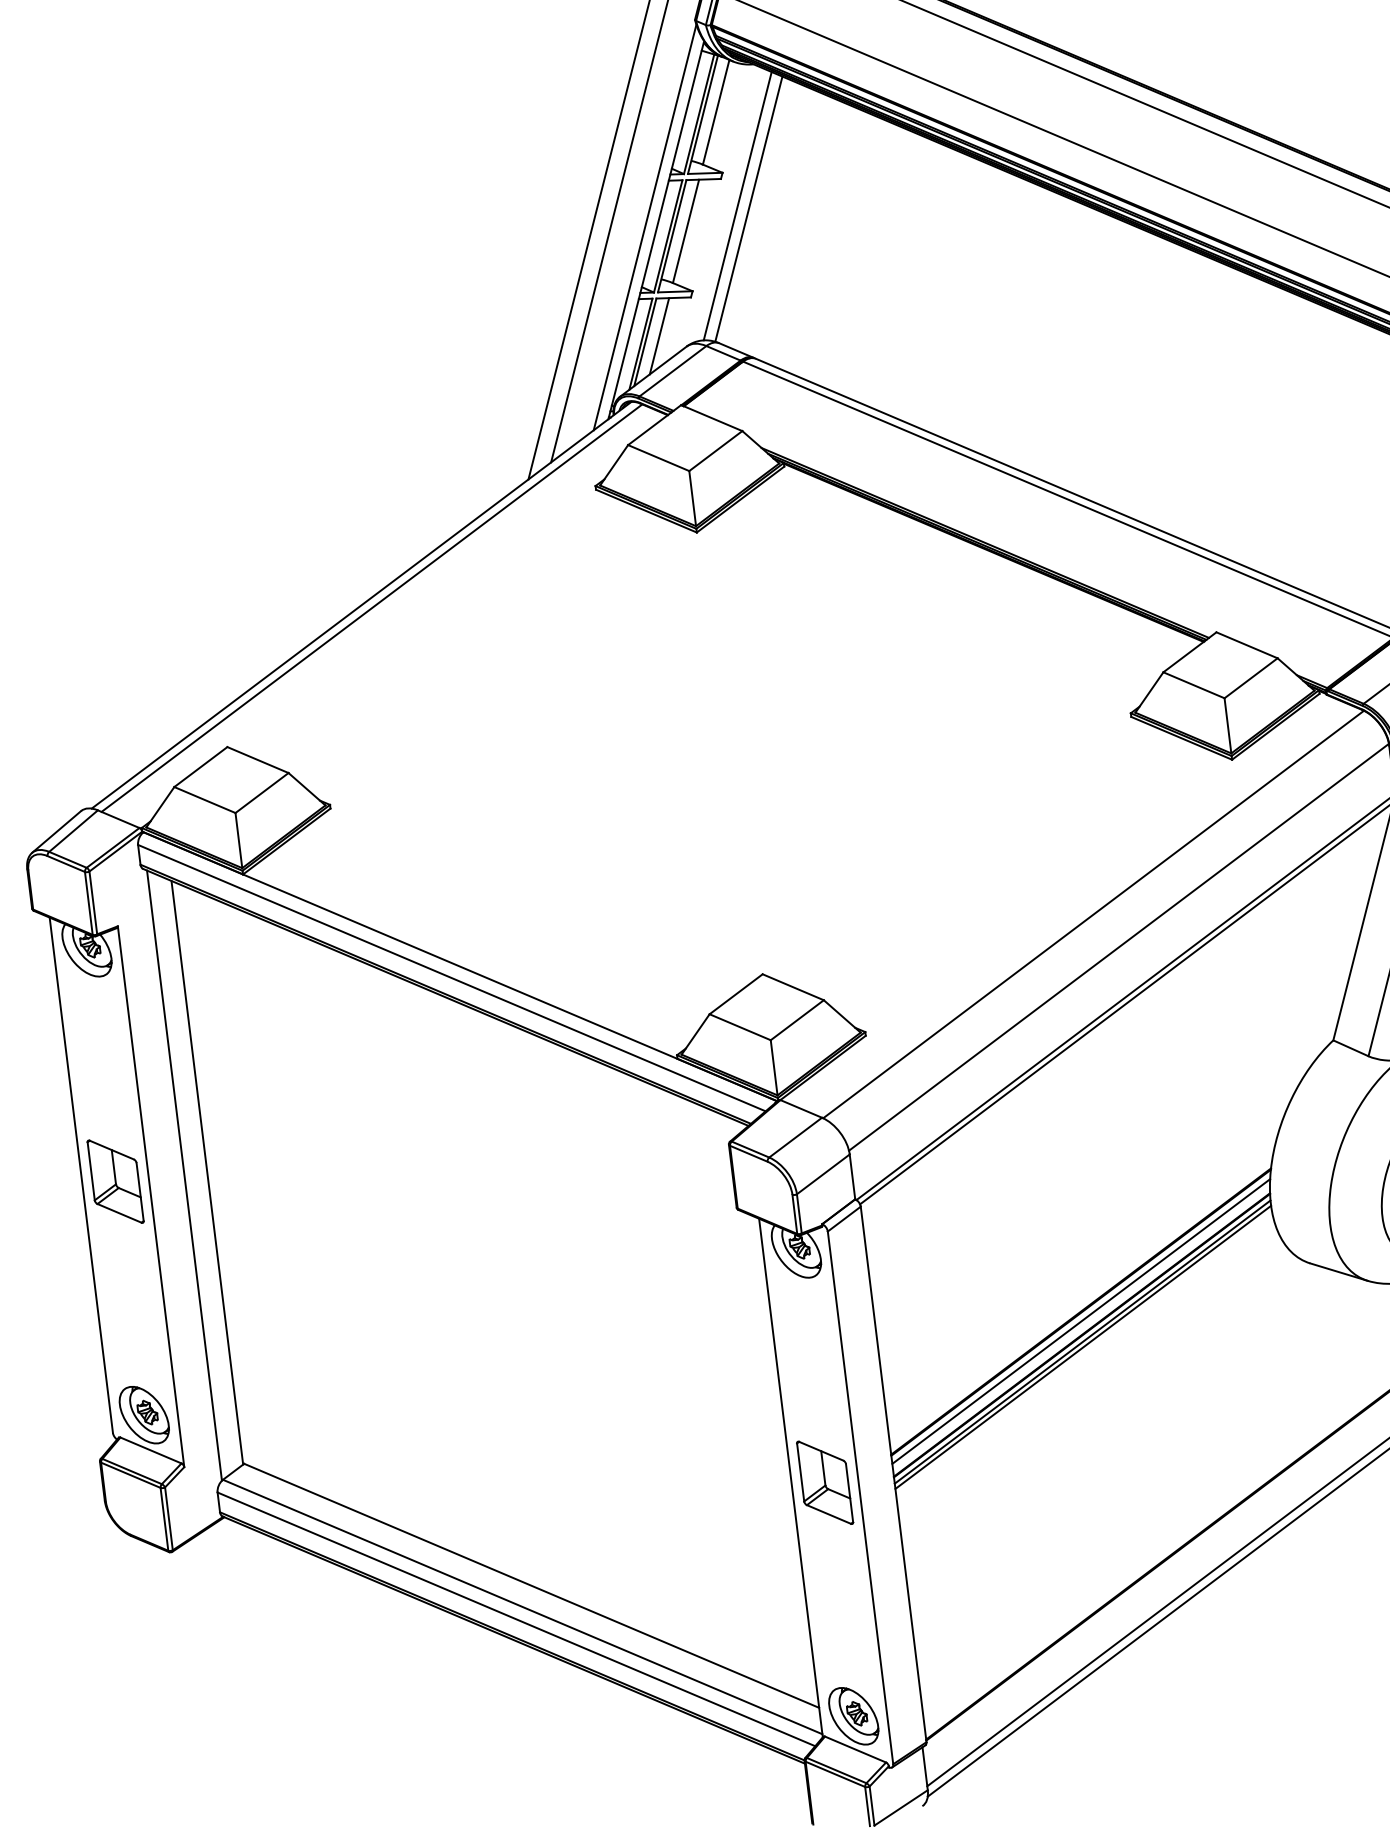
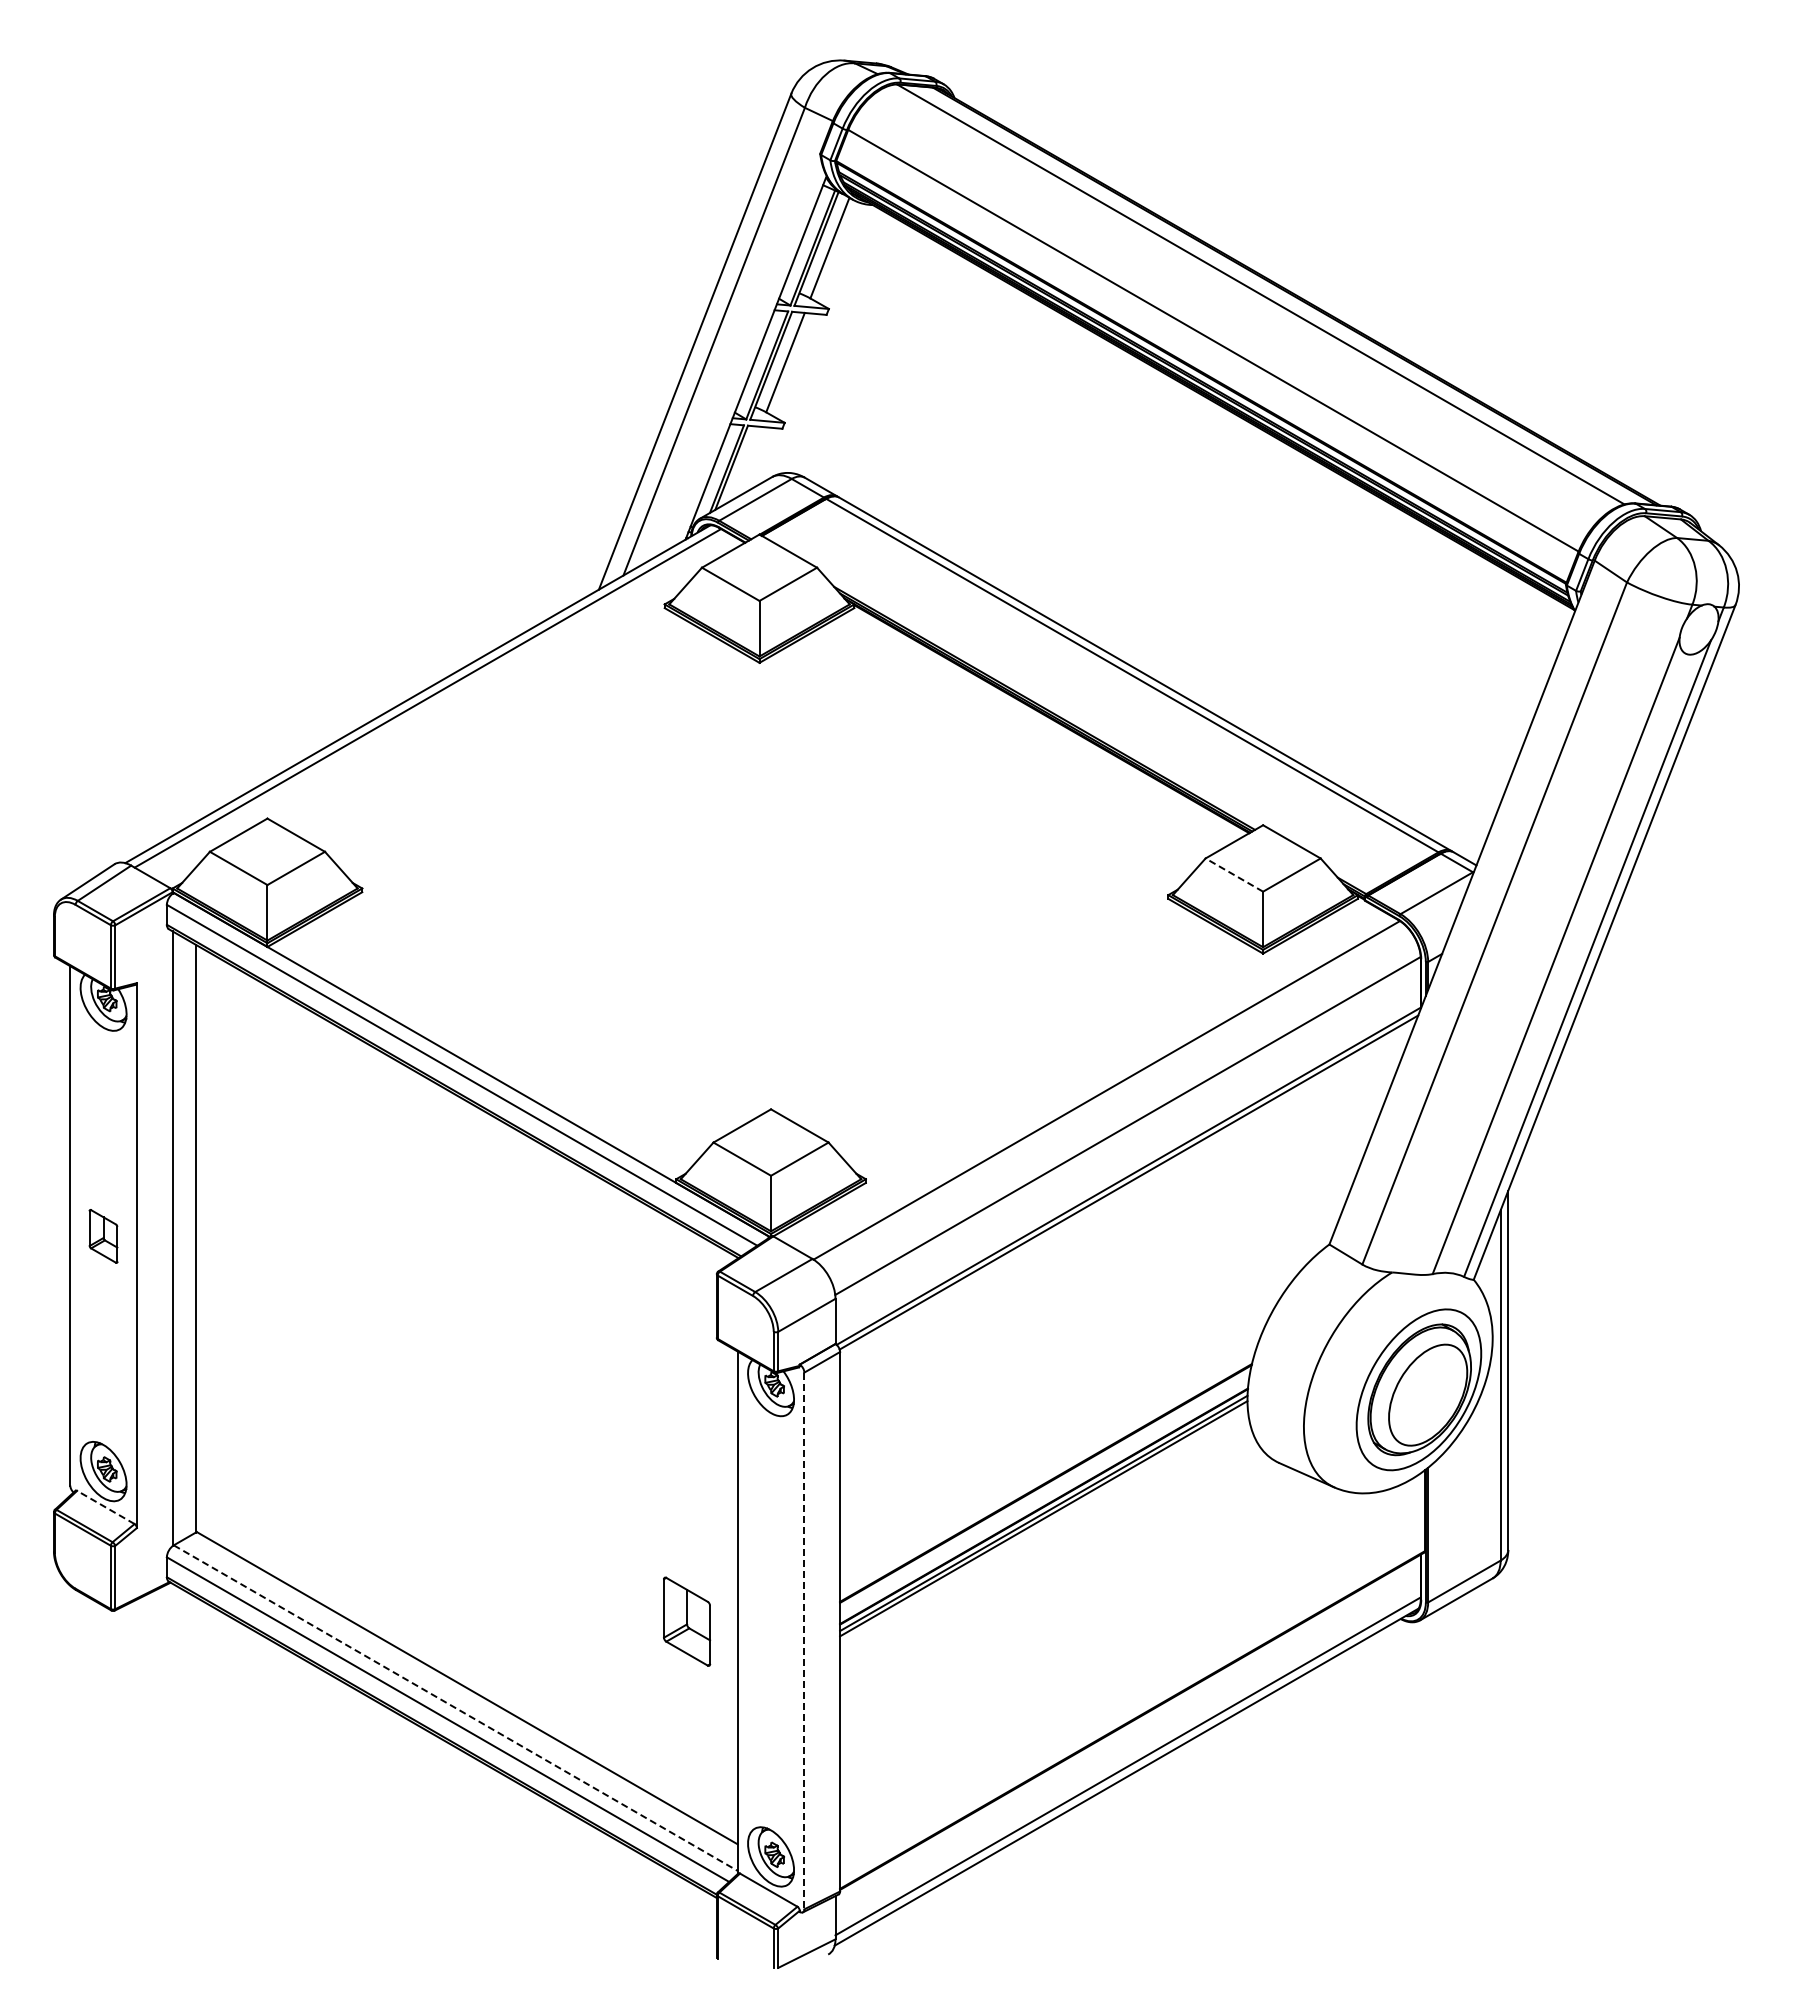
line: (737, 205) -> (839, 343), removed
line: (748, 208) -> (850, 347), removed
line: (645, 227) -> (745, 353), removed
line: (659, 336) -> (746, 463), removed
line: (1193, 684) -> (1233, 874), solid -> dashed
part: (115, 1181) -> (103, 1236), size x0.6
line: (1080, 1321) -> (1044, 1492), removed
line: (150, 1450) -> (105, 1507), solid -> dashed
part: (825, 1482) -> (687, 1621), moved
line: (860, 1498) -> (804, 1641), solid -> dashed
line: (522, 1607) -> (455, 1708), solid -> dashed

